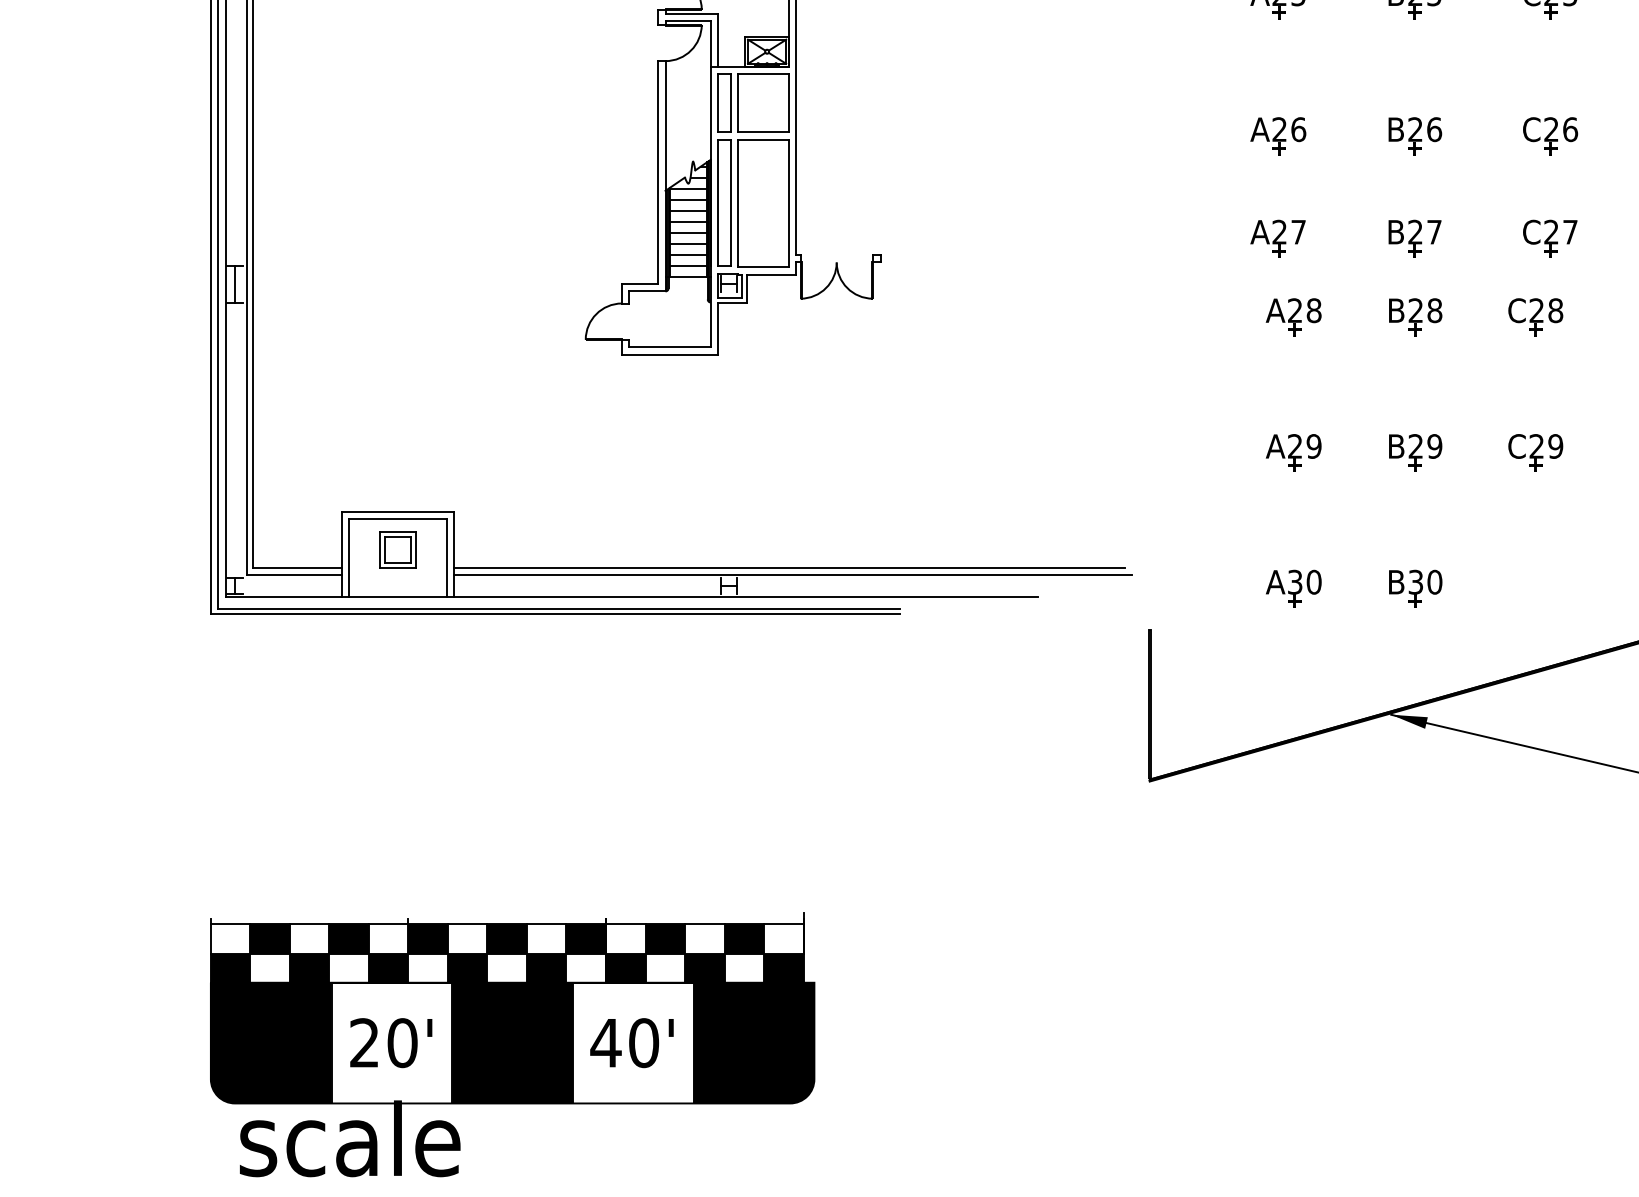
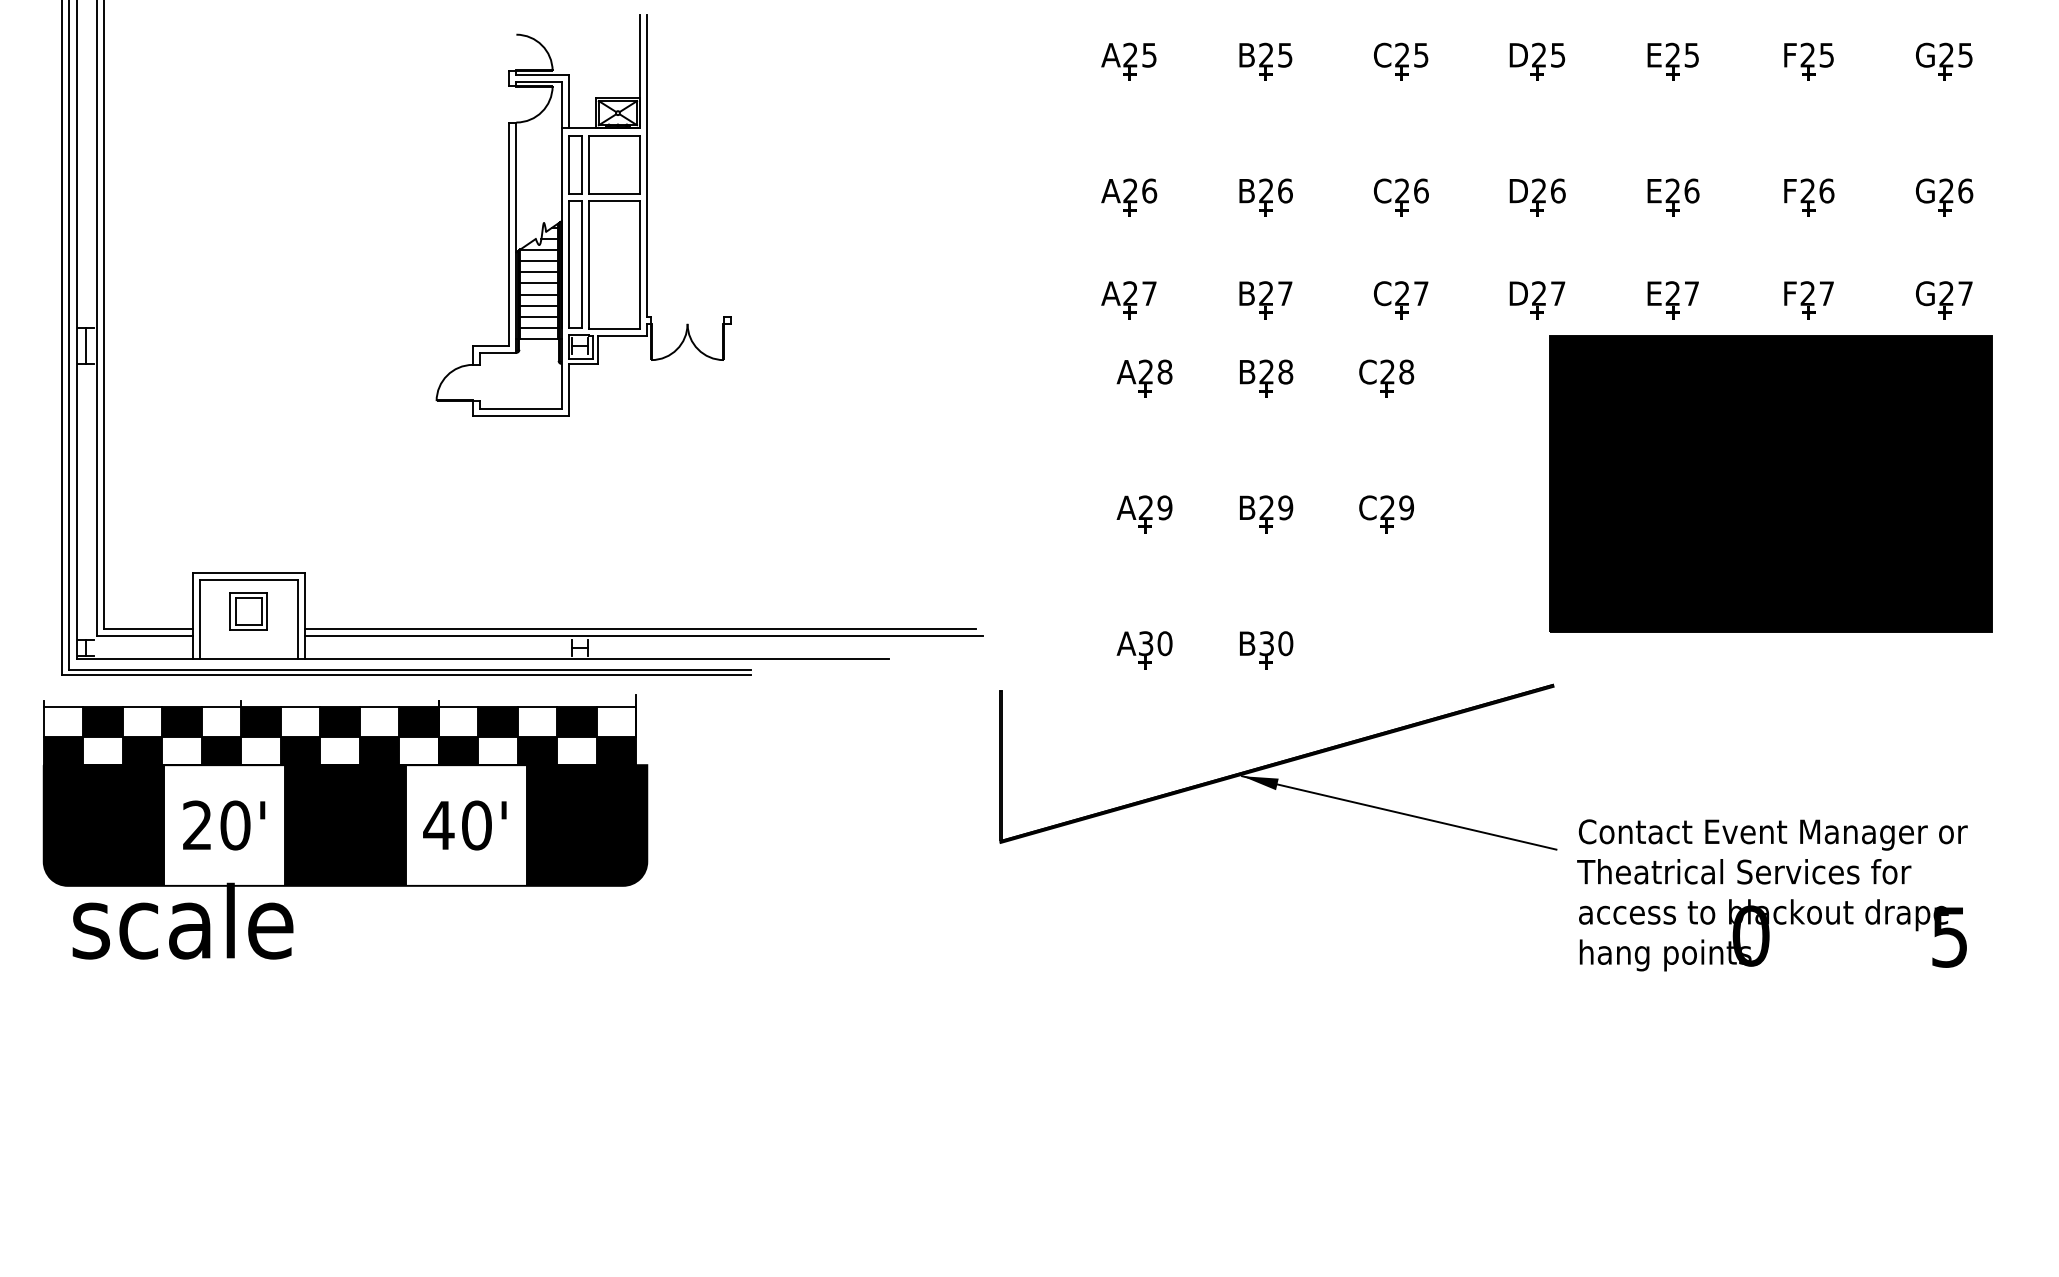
part: (512, 1044) -> (345, 826), moved

